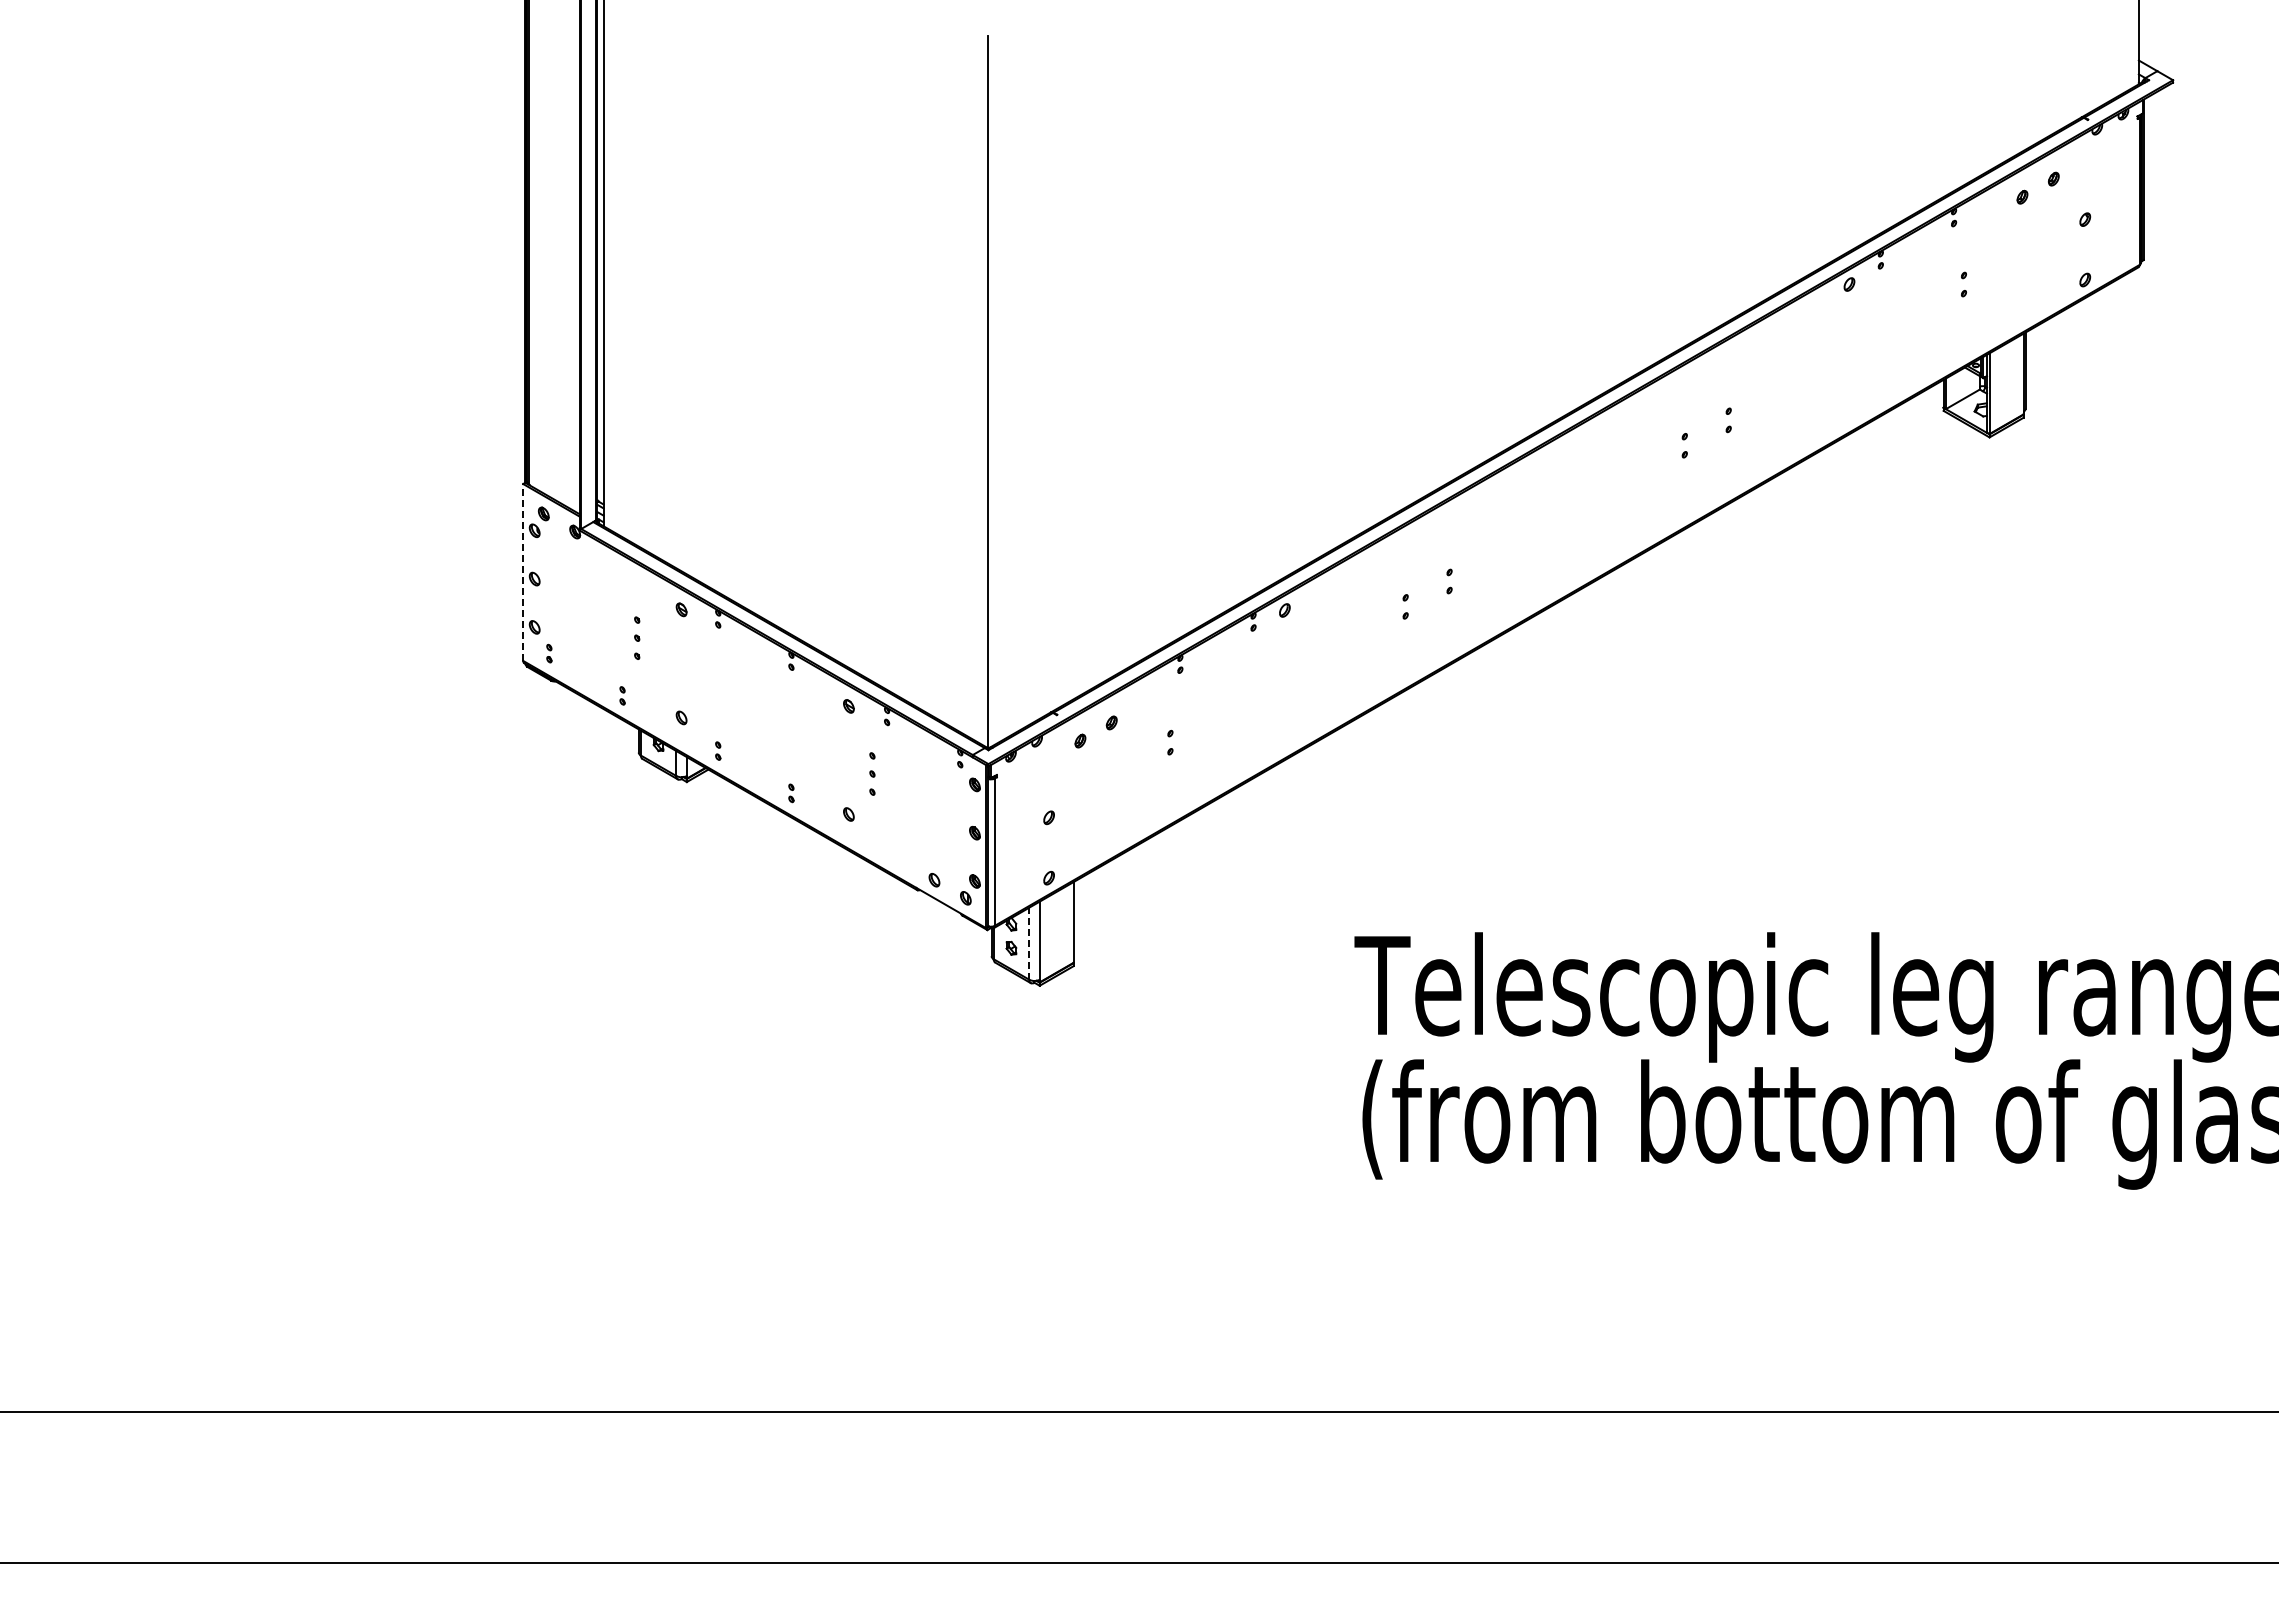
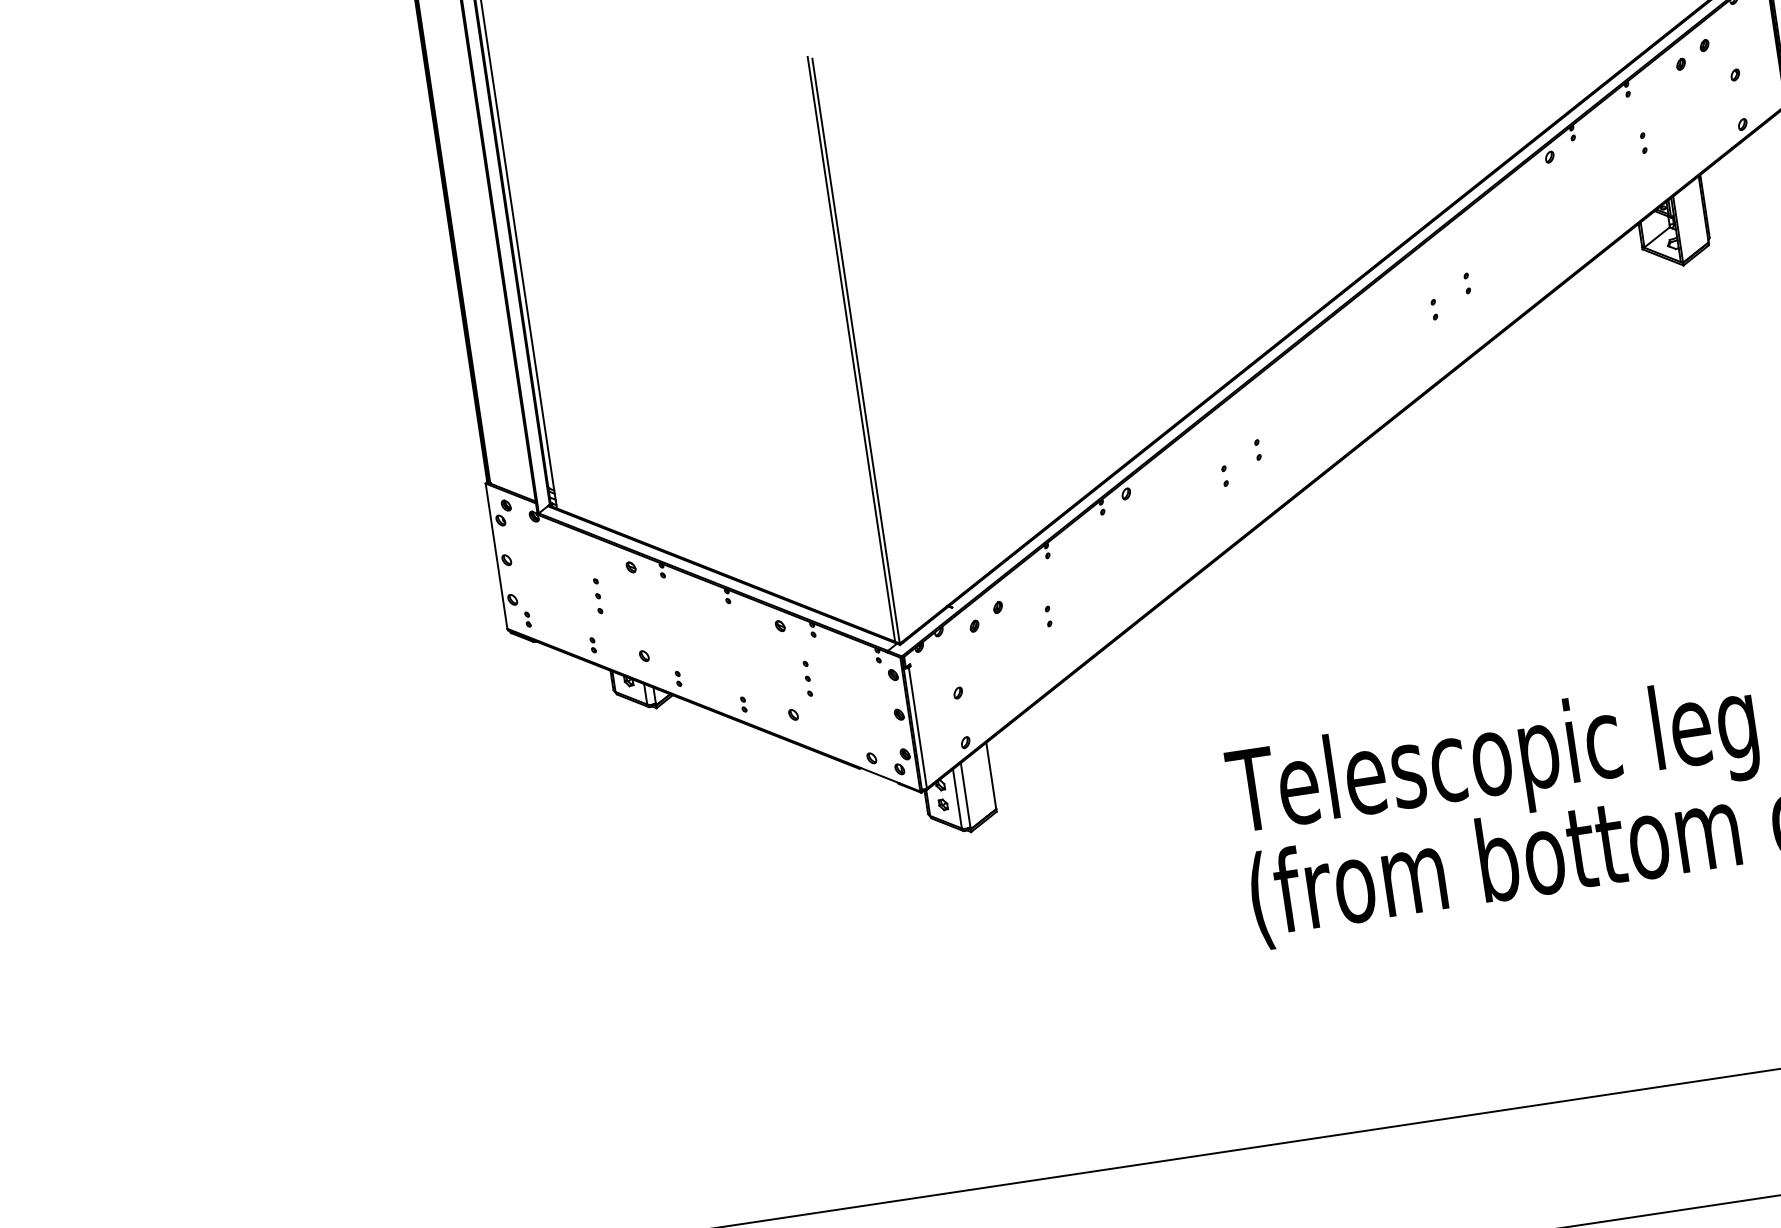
line: (982, 388) -> (850, 348), added
line: (523, 571) -> (496, 555), dashed -> solid
line: (1029, 943) -> (957, 798), dashed -> solid

